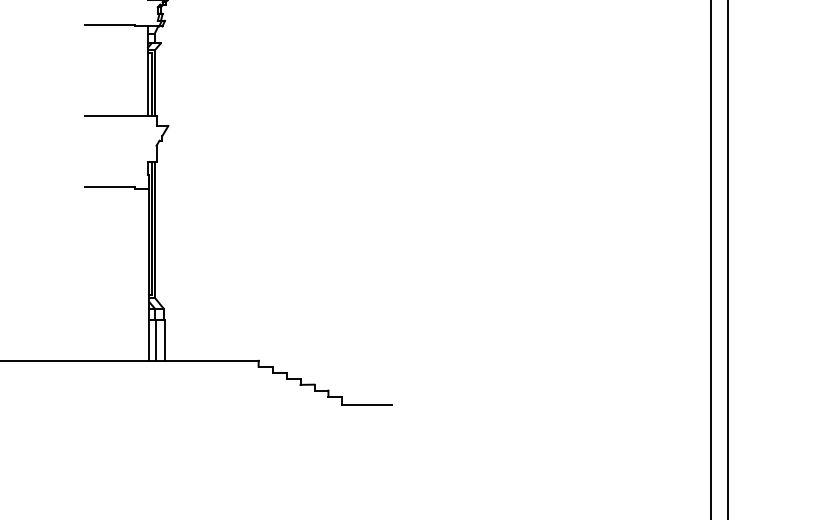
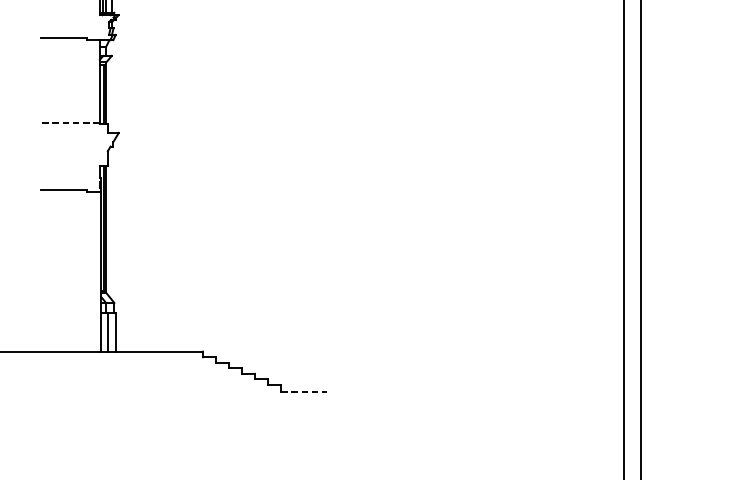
line: (116, 115) -> (70, 123), solid -> dashed
line: (367, 404) -> (304, 392), solid -> dashed

